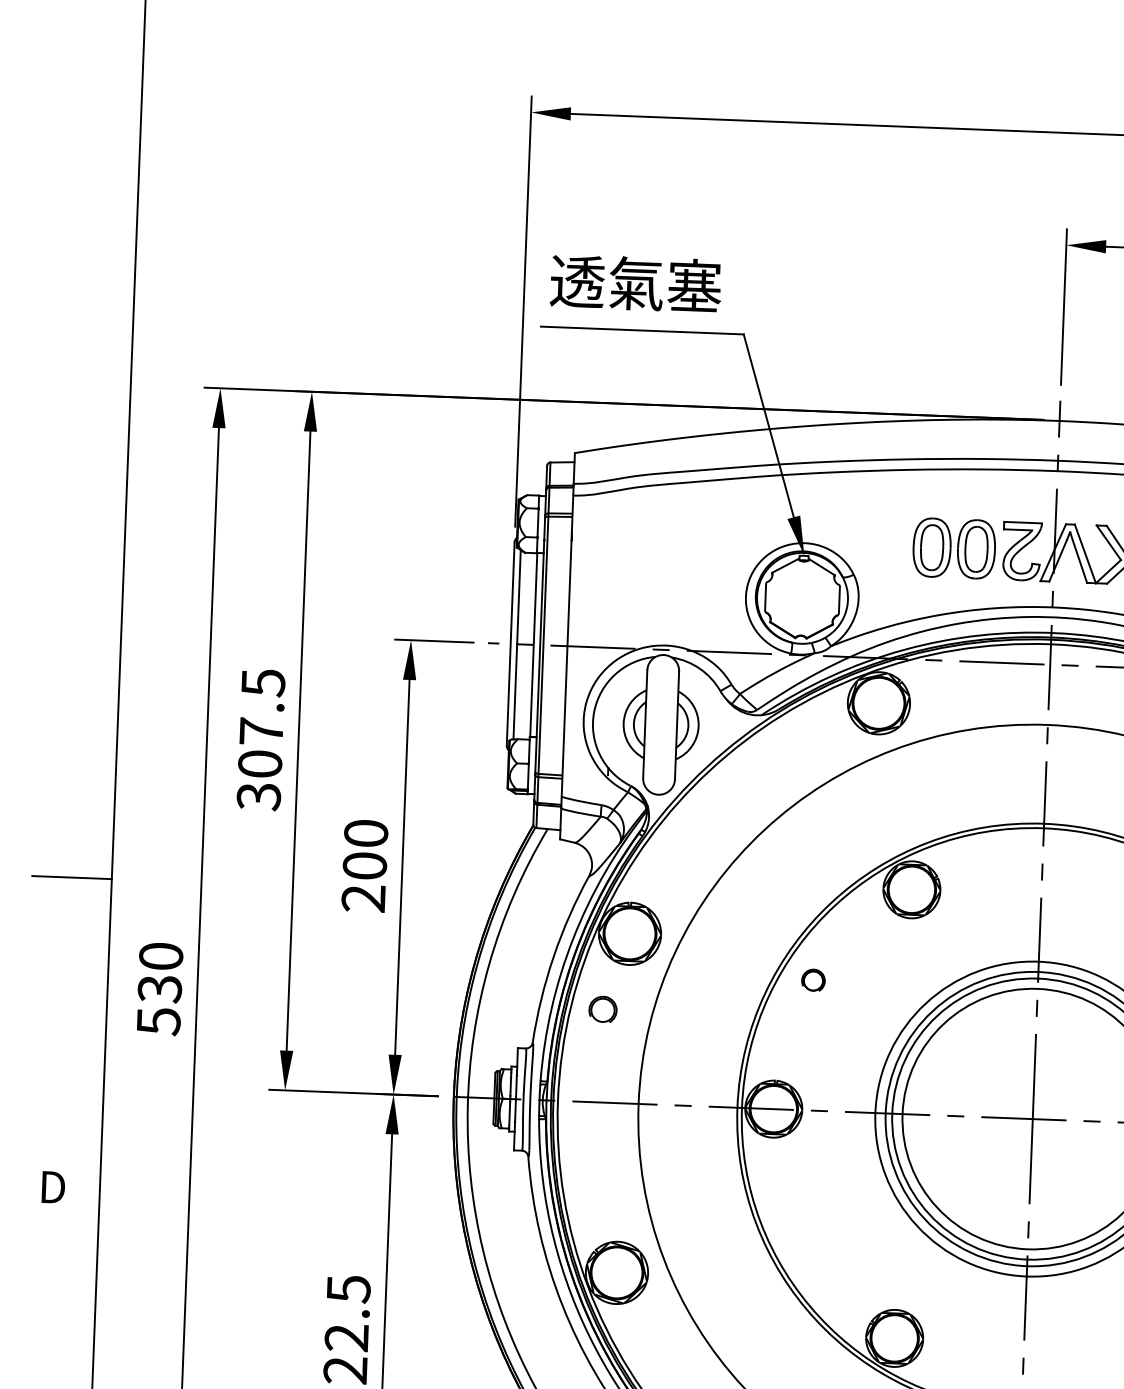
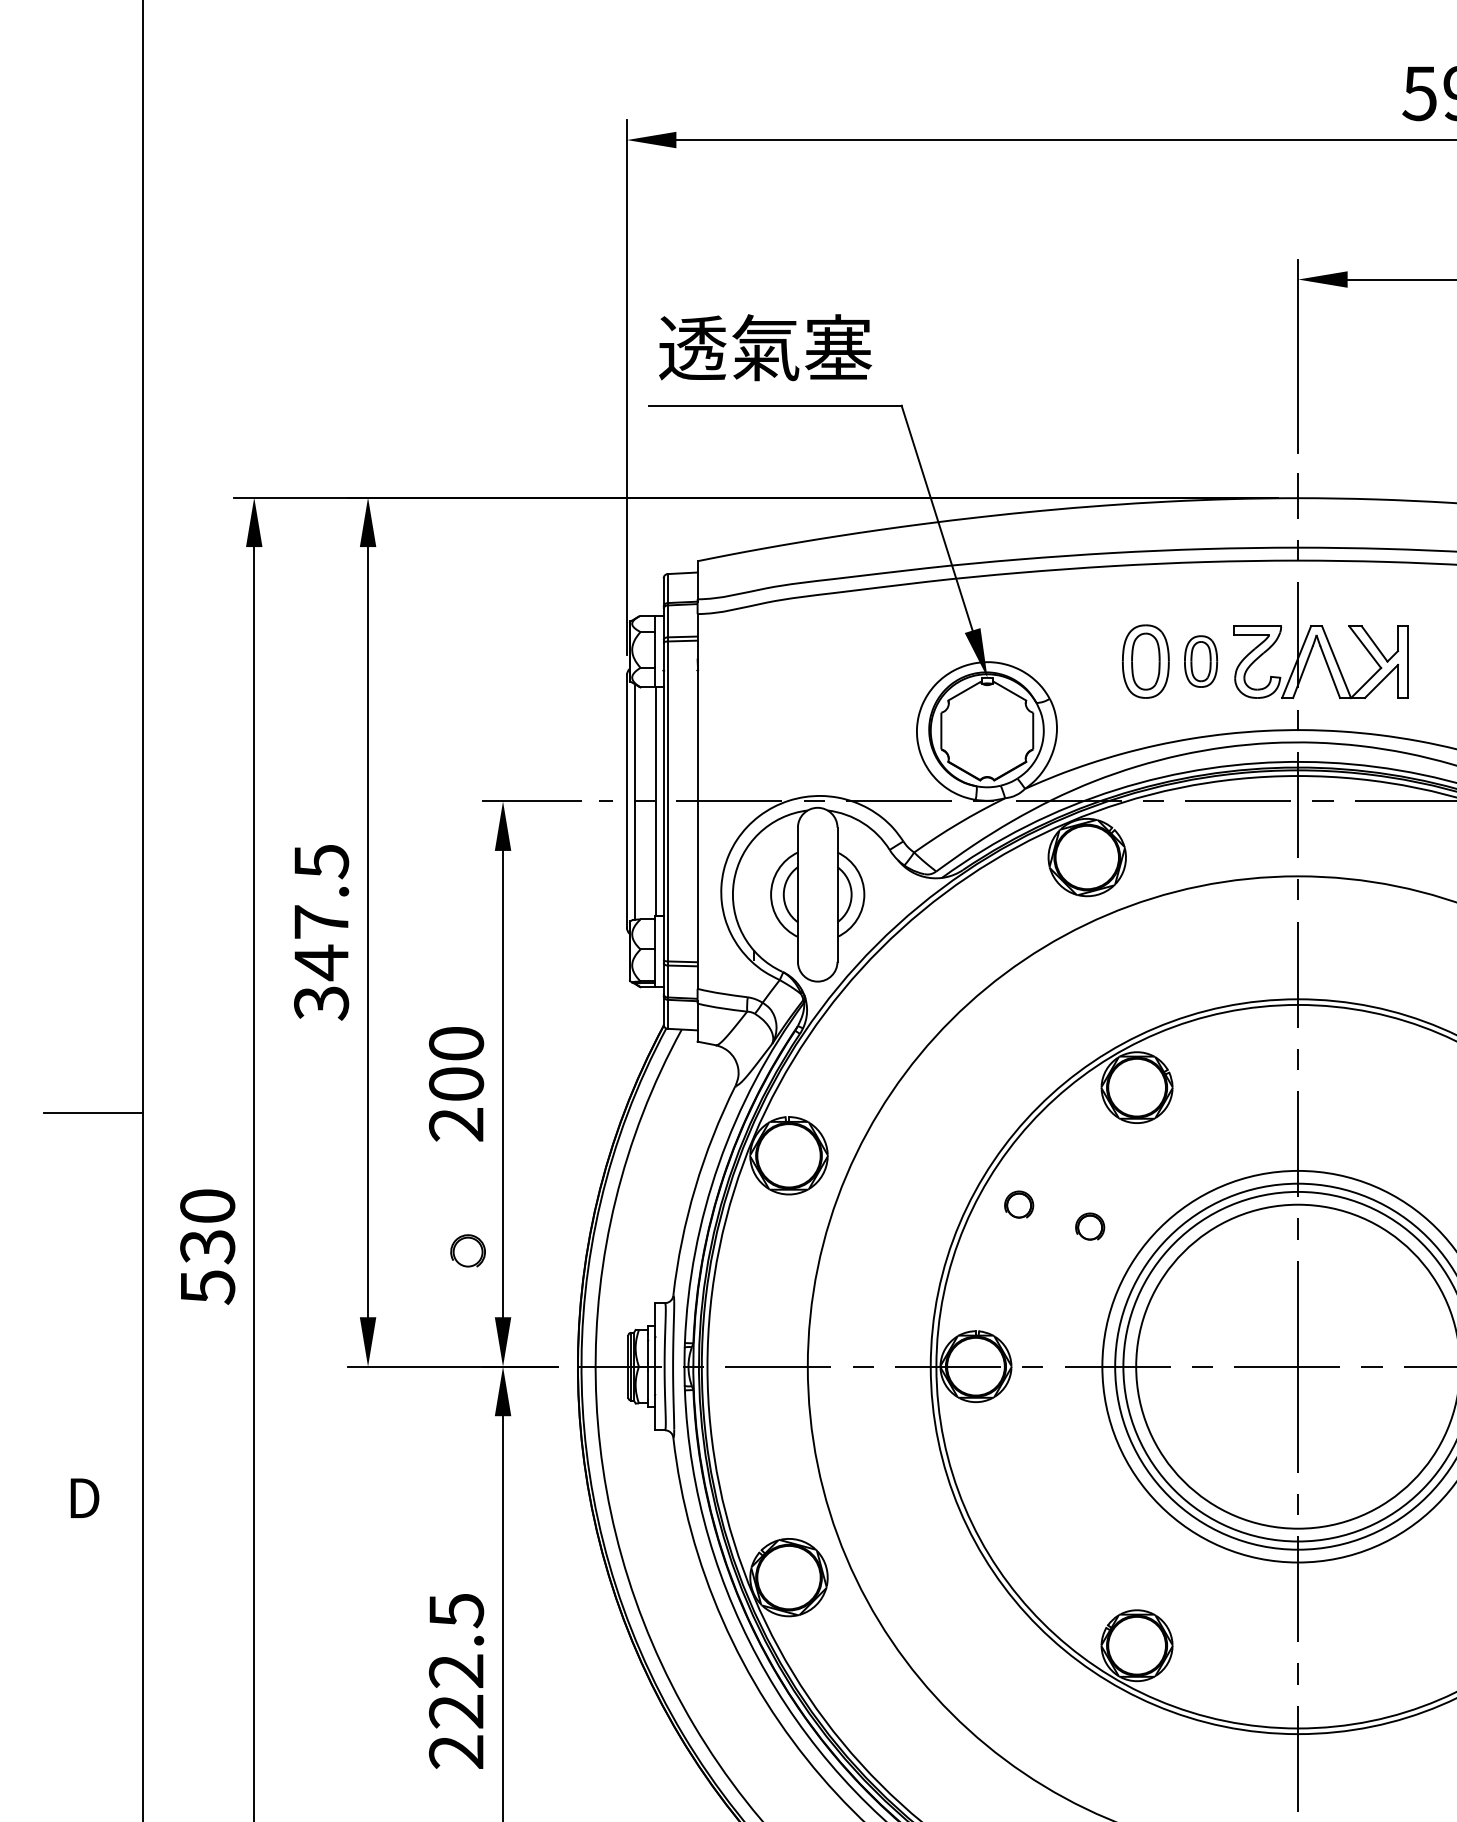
part: (976, 549) -> (1200, 661), size x0.7
text: (260, 764) -> (321, 962), 307.5 -> 347.5
part: (870, 1000) -> (1090, 1226), added
part: (602, 1009) -> (467, 1250), moved

